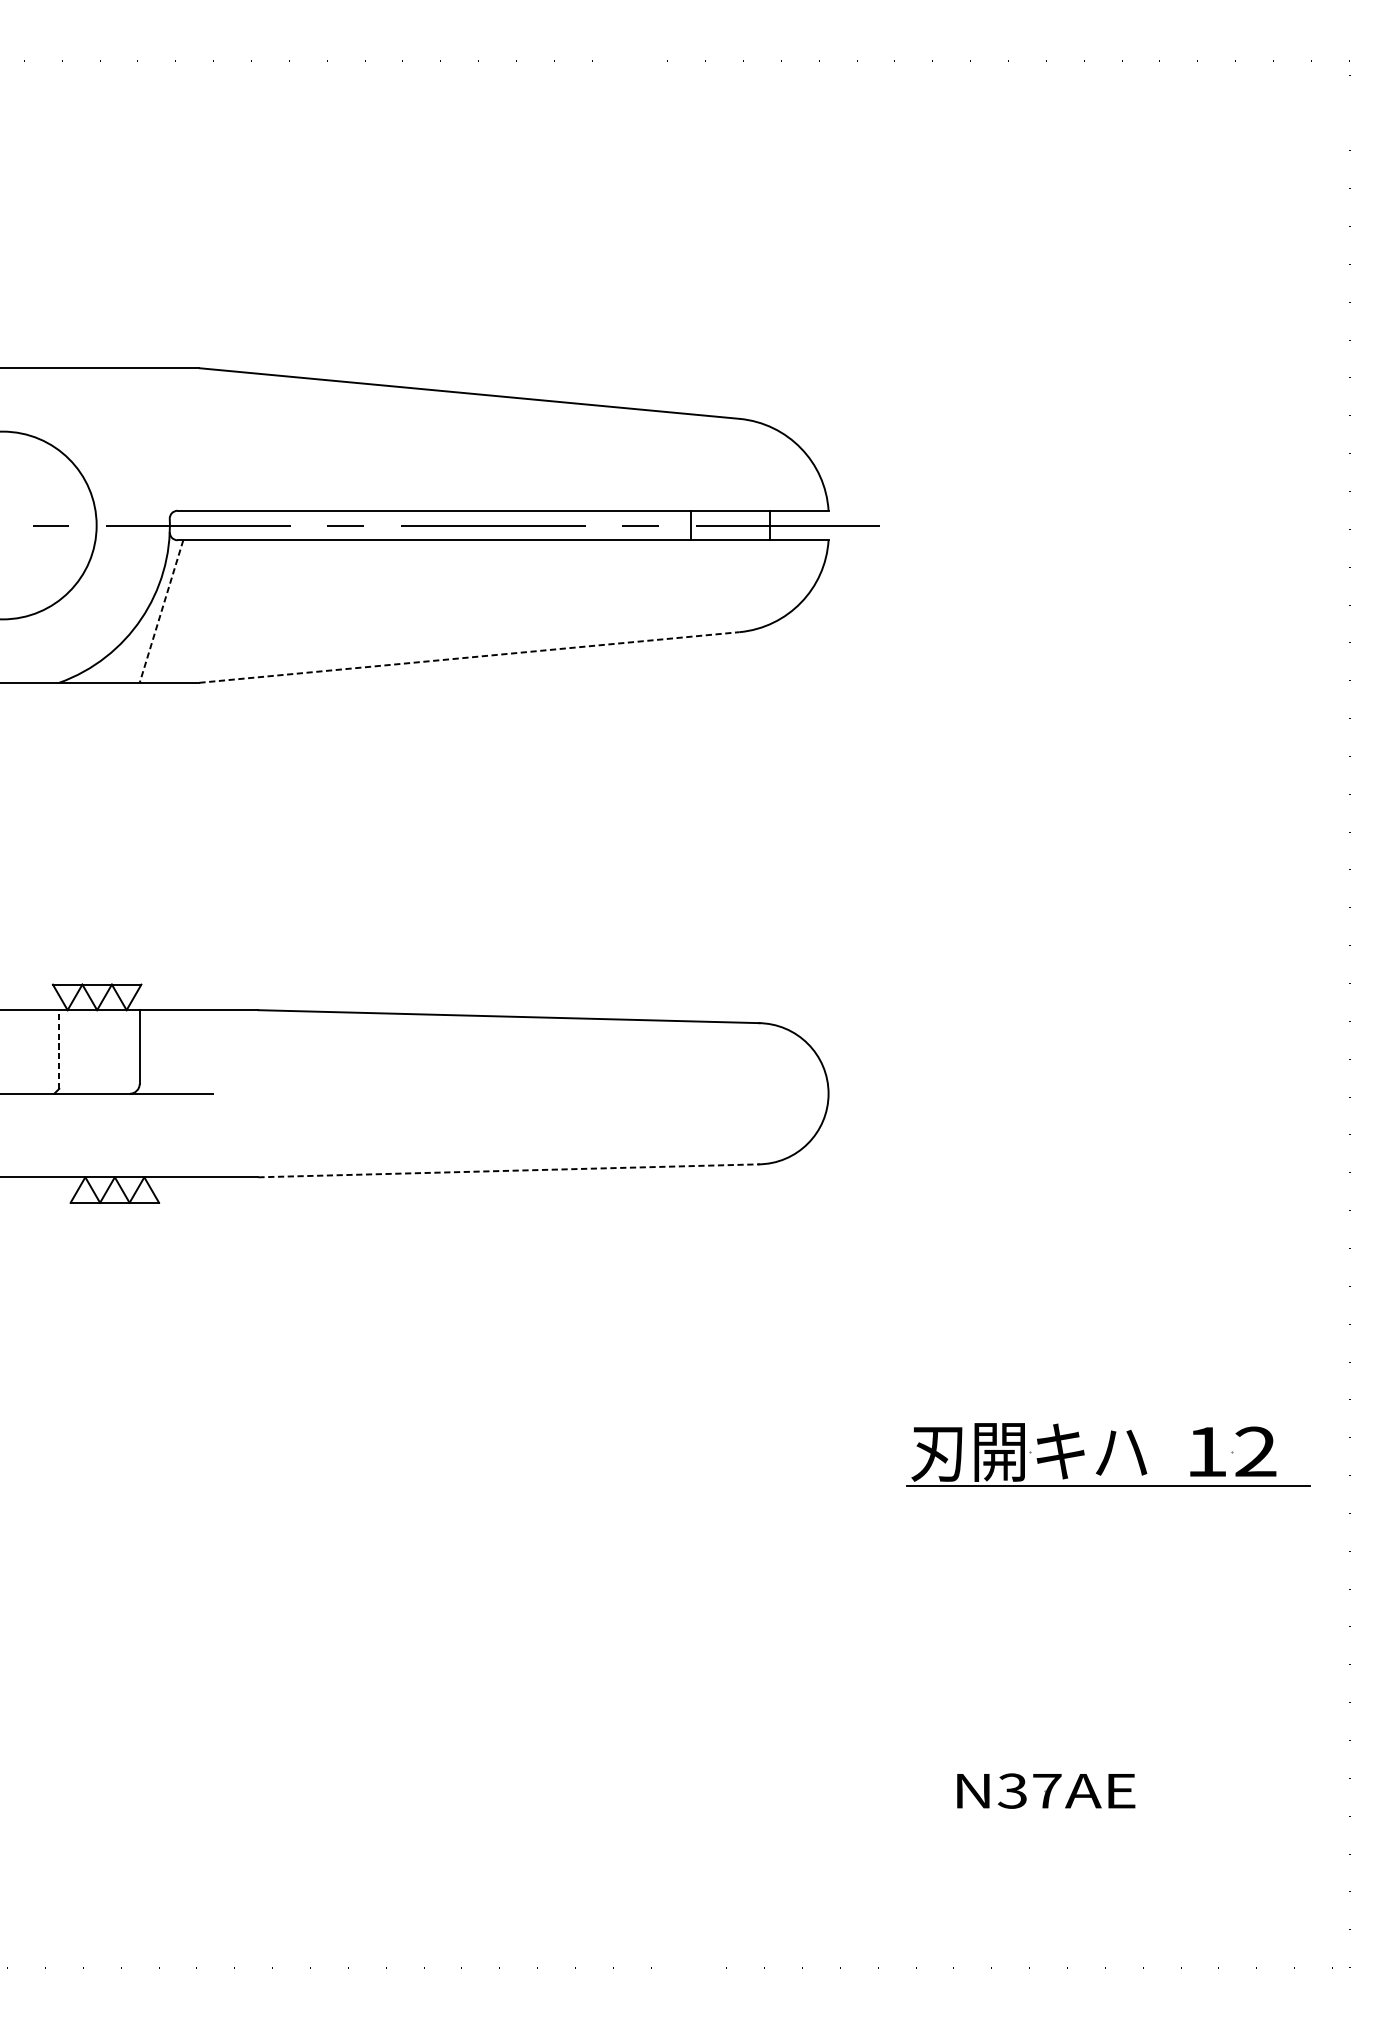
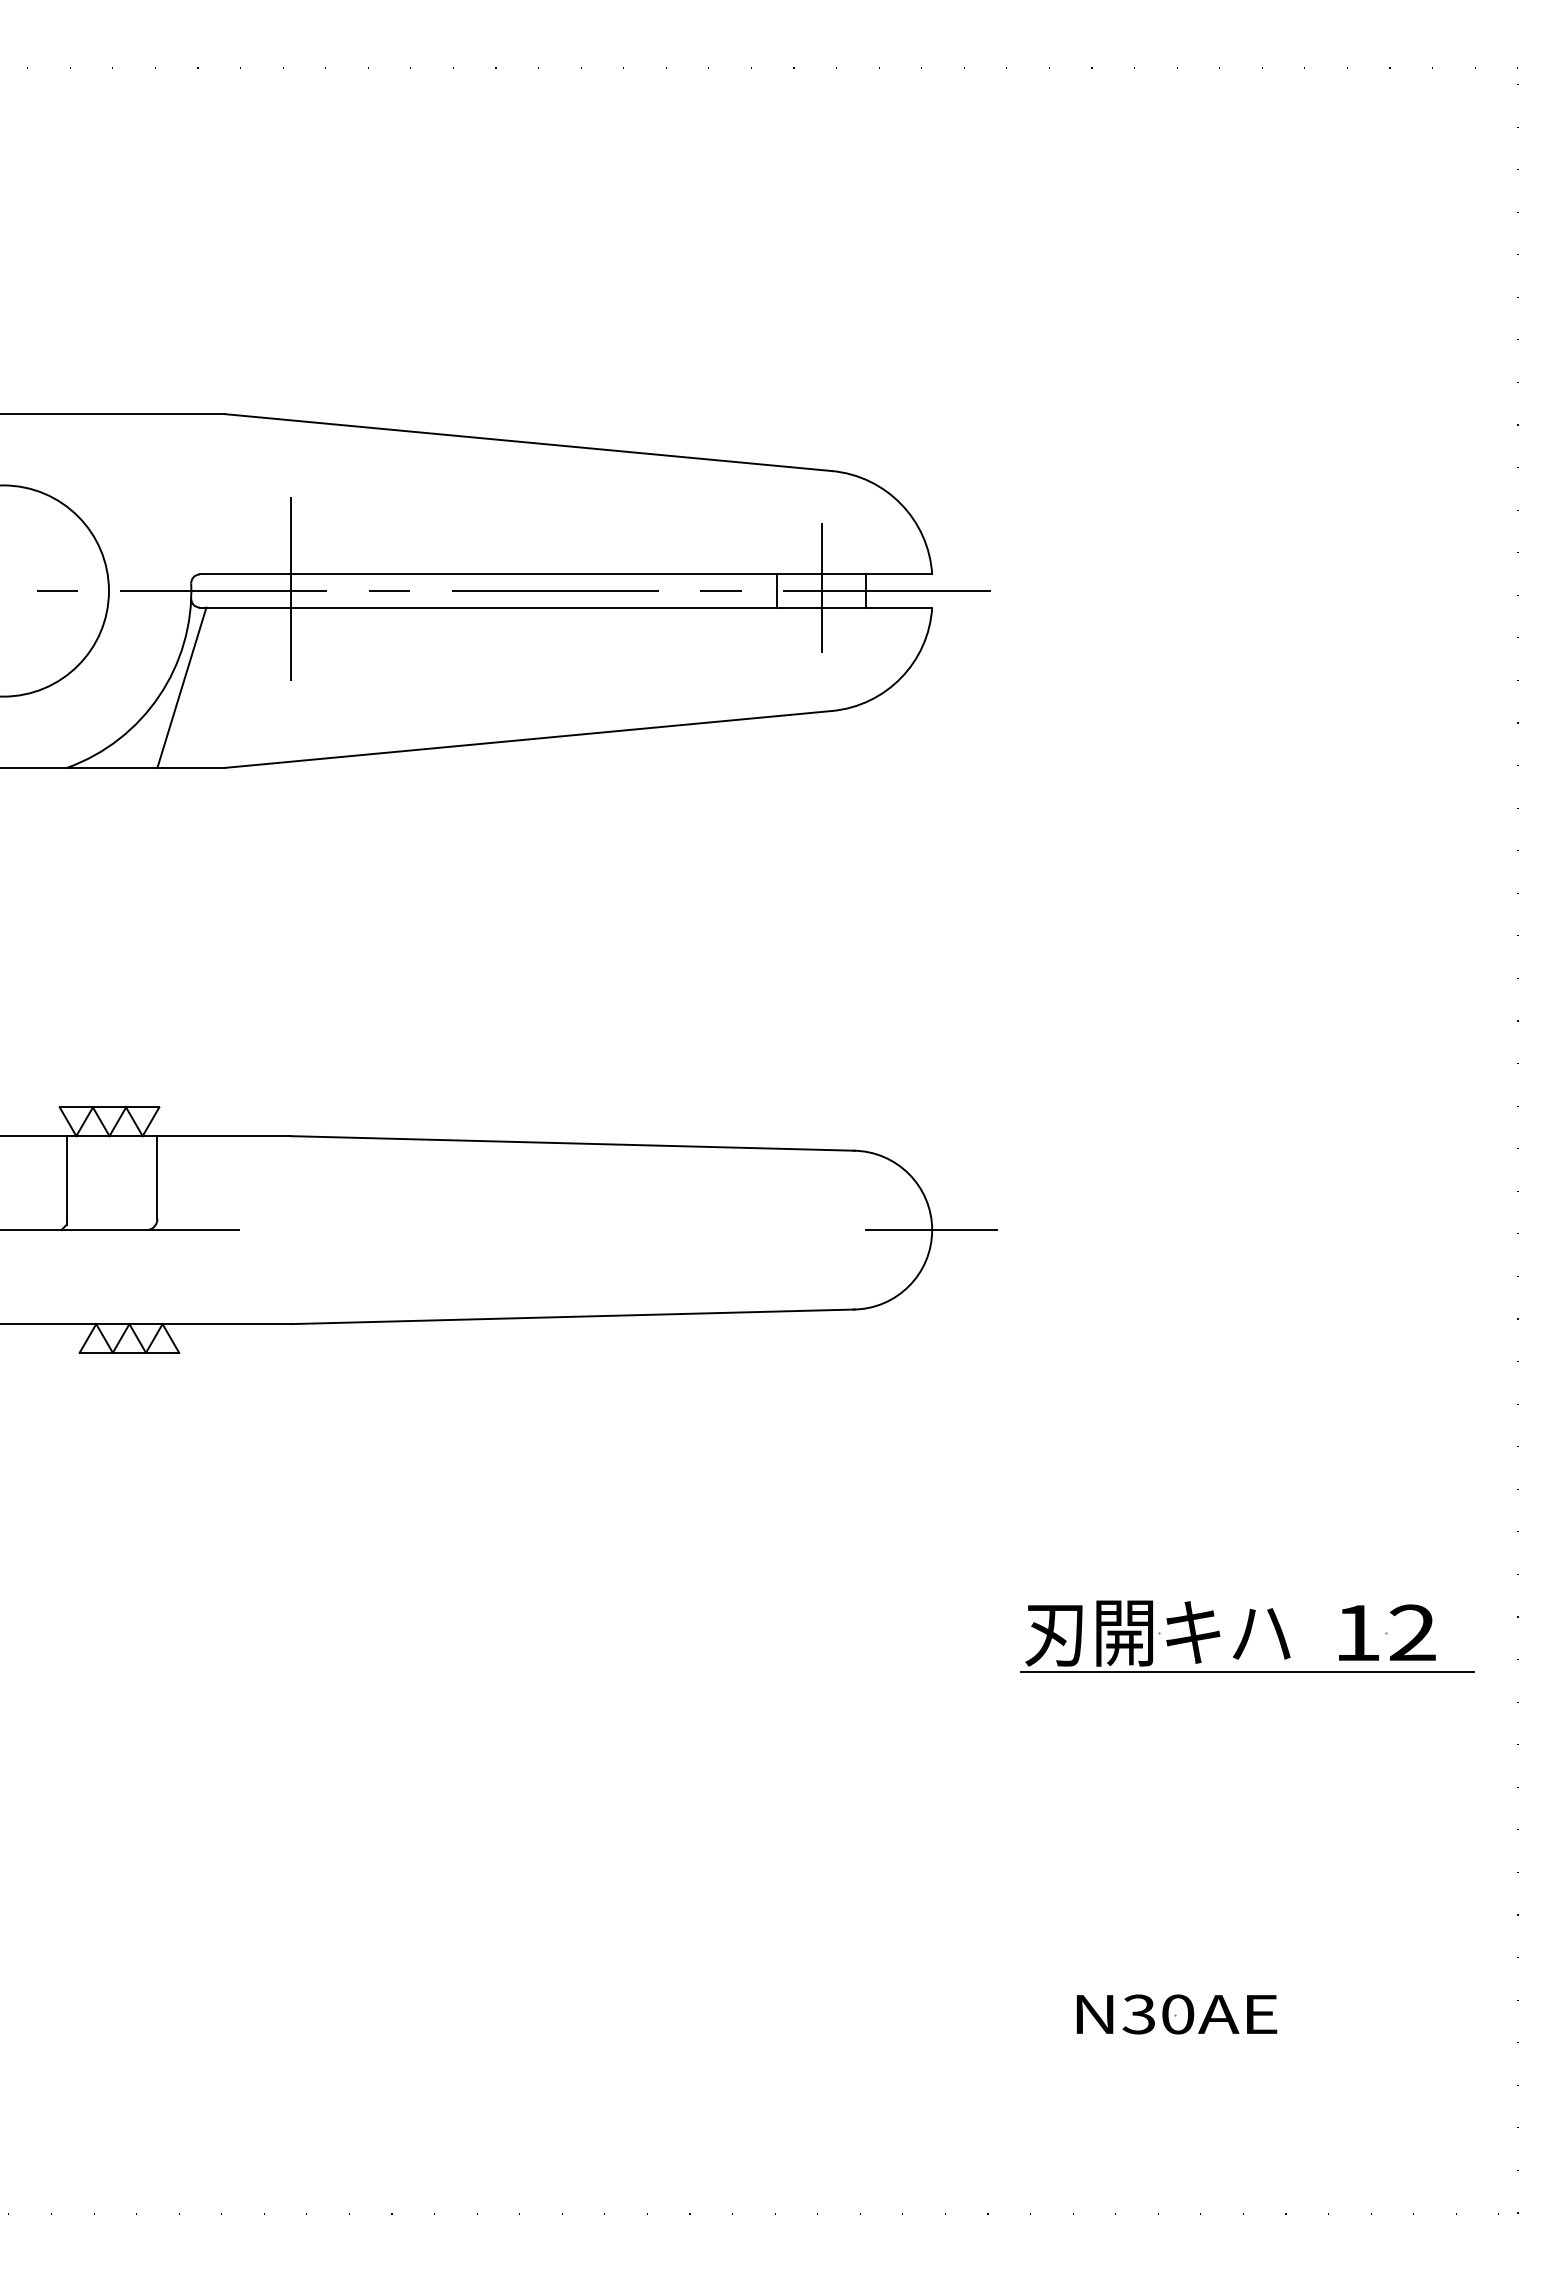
line: (730, 523) -> (821, 588), added
line: (258, 524) -> (290, 589), added
line: (161, 611) -> (181, 687), dashed -> solid
line: (469, 657) -> (528, 739), dashed -> solid
line: (58, 1048) -> (66, 1179), dashed -> solid
line: (827, 1093) -> (931, 1229), added
line: (509, 1170) -> (573, 1316), dashed -> solid
text: (1047, 1791) -> (1178, 2014), N37AE -> N30AE

